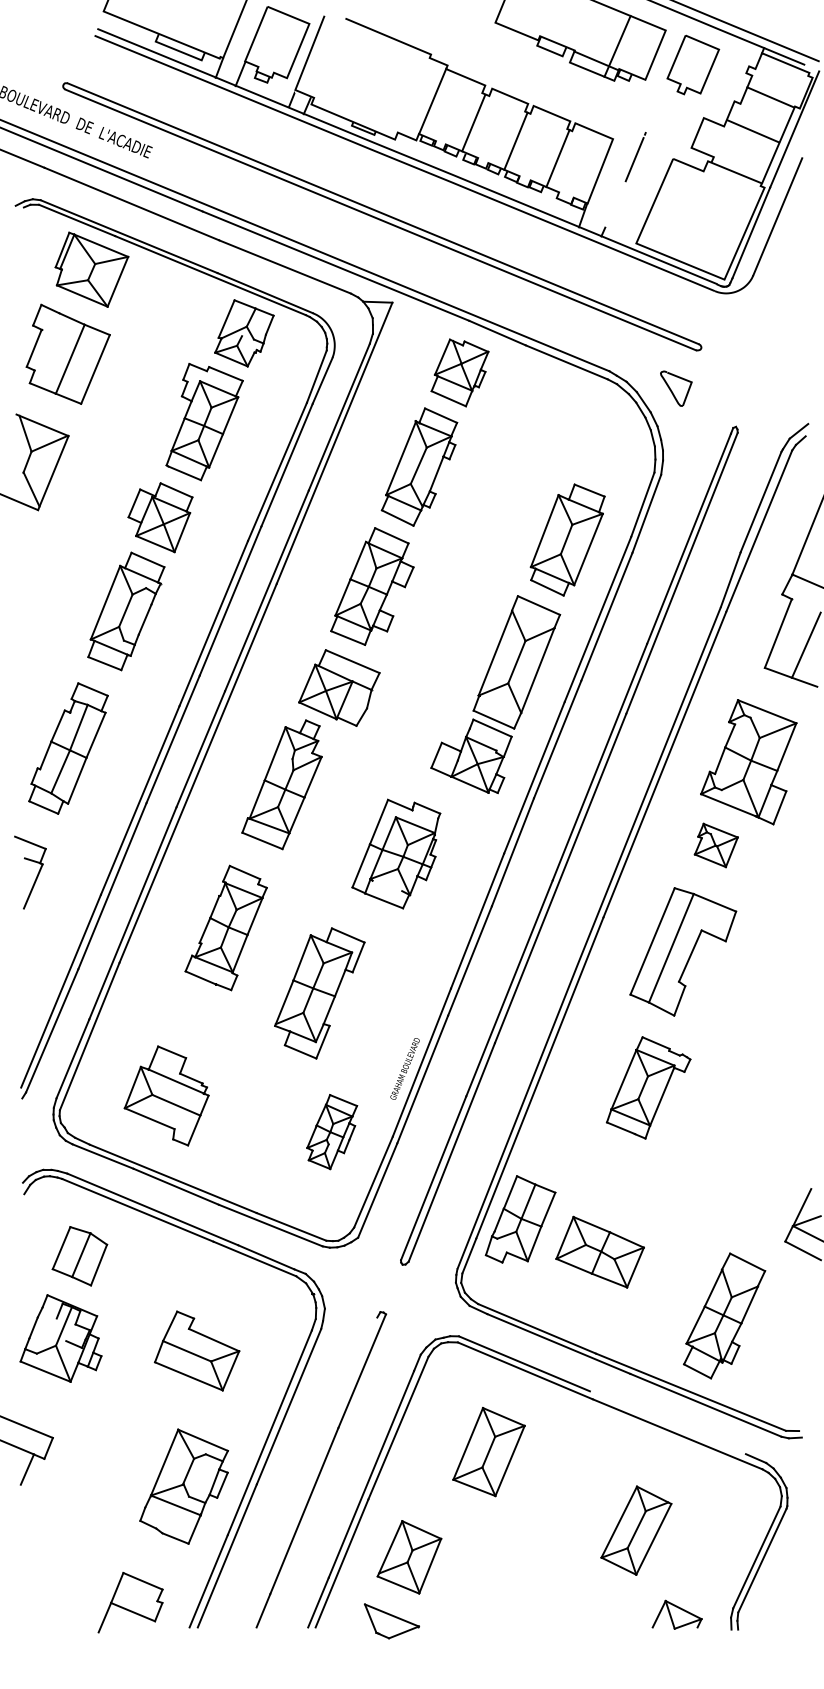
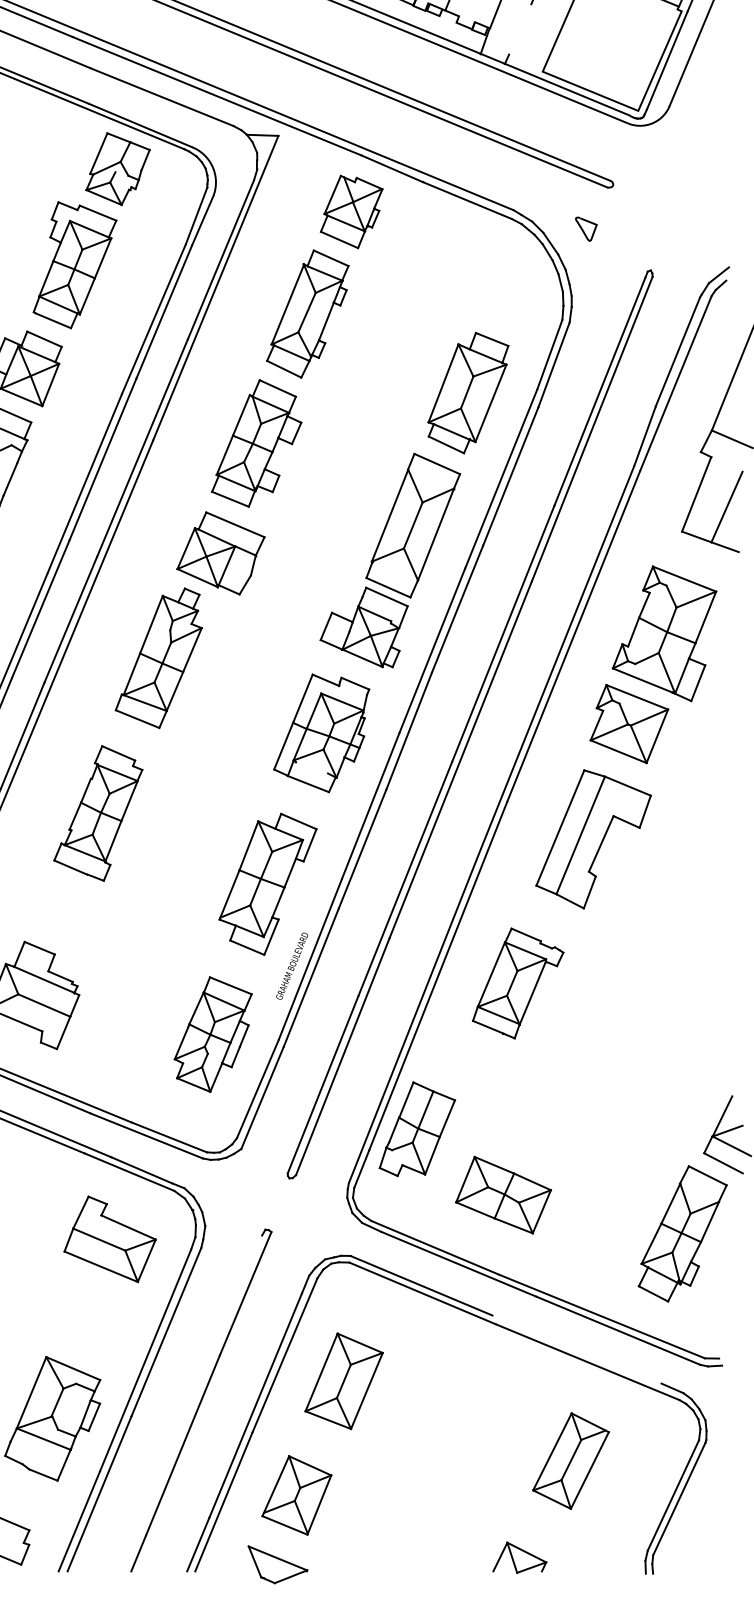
part: (676, 388) -> (586, 228), size x0.62
part: (716, 845) -> (629, 724), size x1.67
part: (396, 853) -> (321, 732), moved
part: (319, 993) -> (267, 884), moved
part: (648, 1087) -> (518, 983), moved
part: (331, 1131) -> (212, 1033), size x1.43
part: (599, 1251) -> (502, 1194), moved
part: (724, 1315) -> (682, 1233), moved
part: (196, 1350) -> (109, 1238), moved
part: (488, 1452) -> (343, 1381), moved
part: (636, 1530) -> (571, 1460), moved
part: (676, 1614) -> (519, 1557), moved

